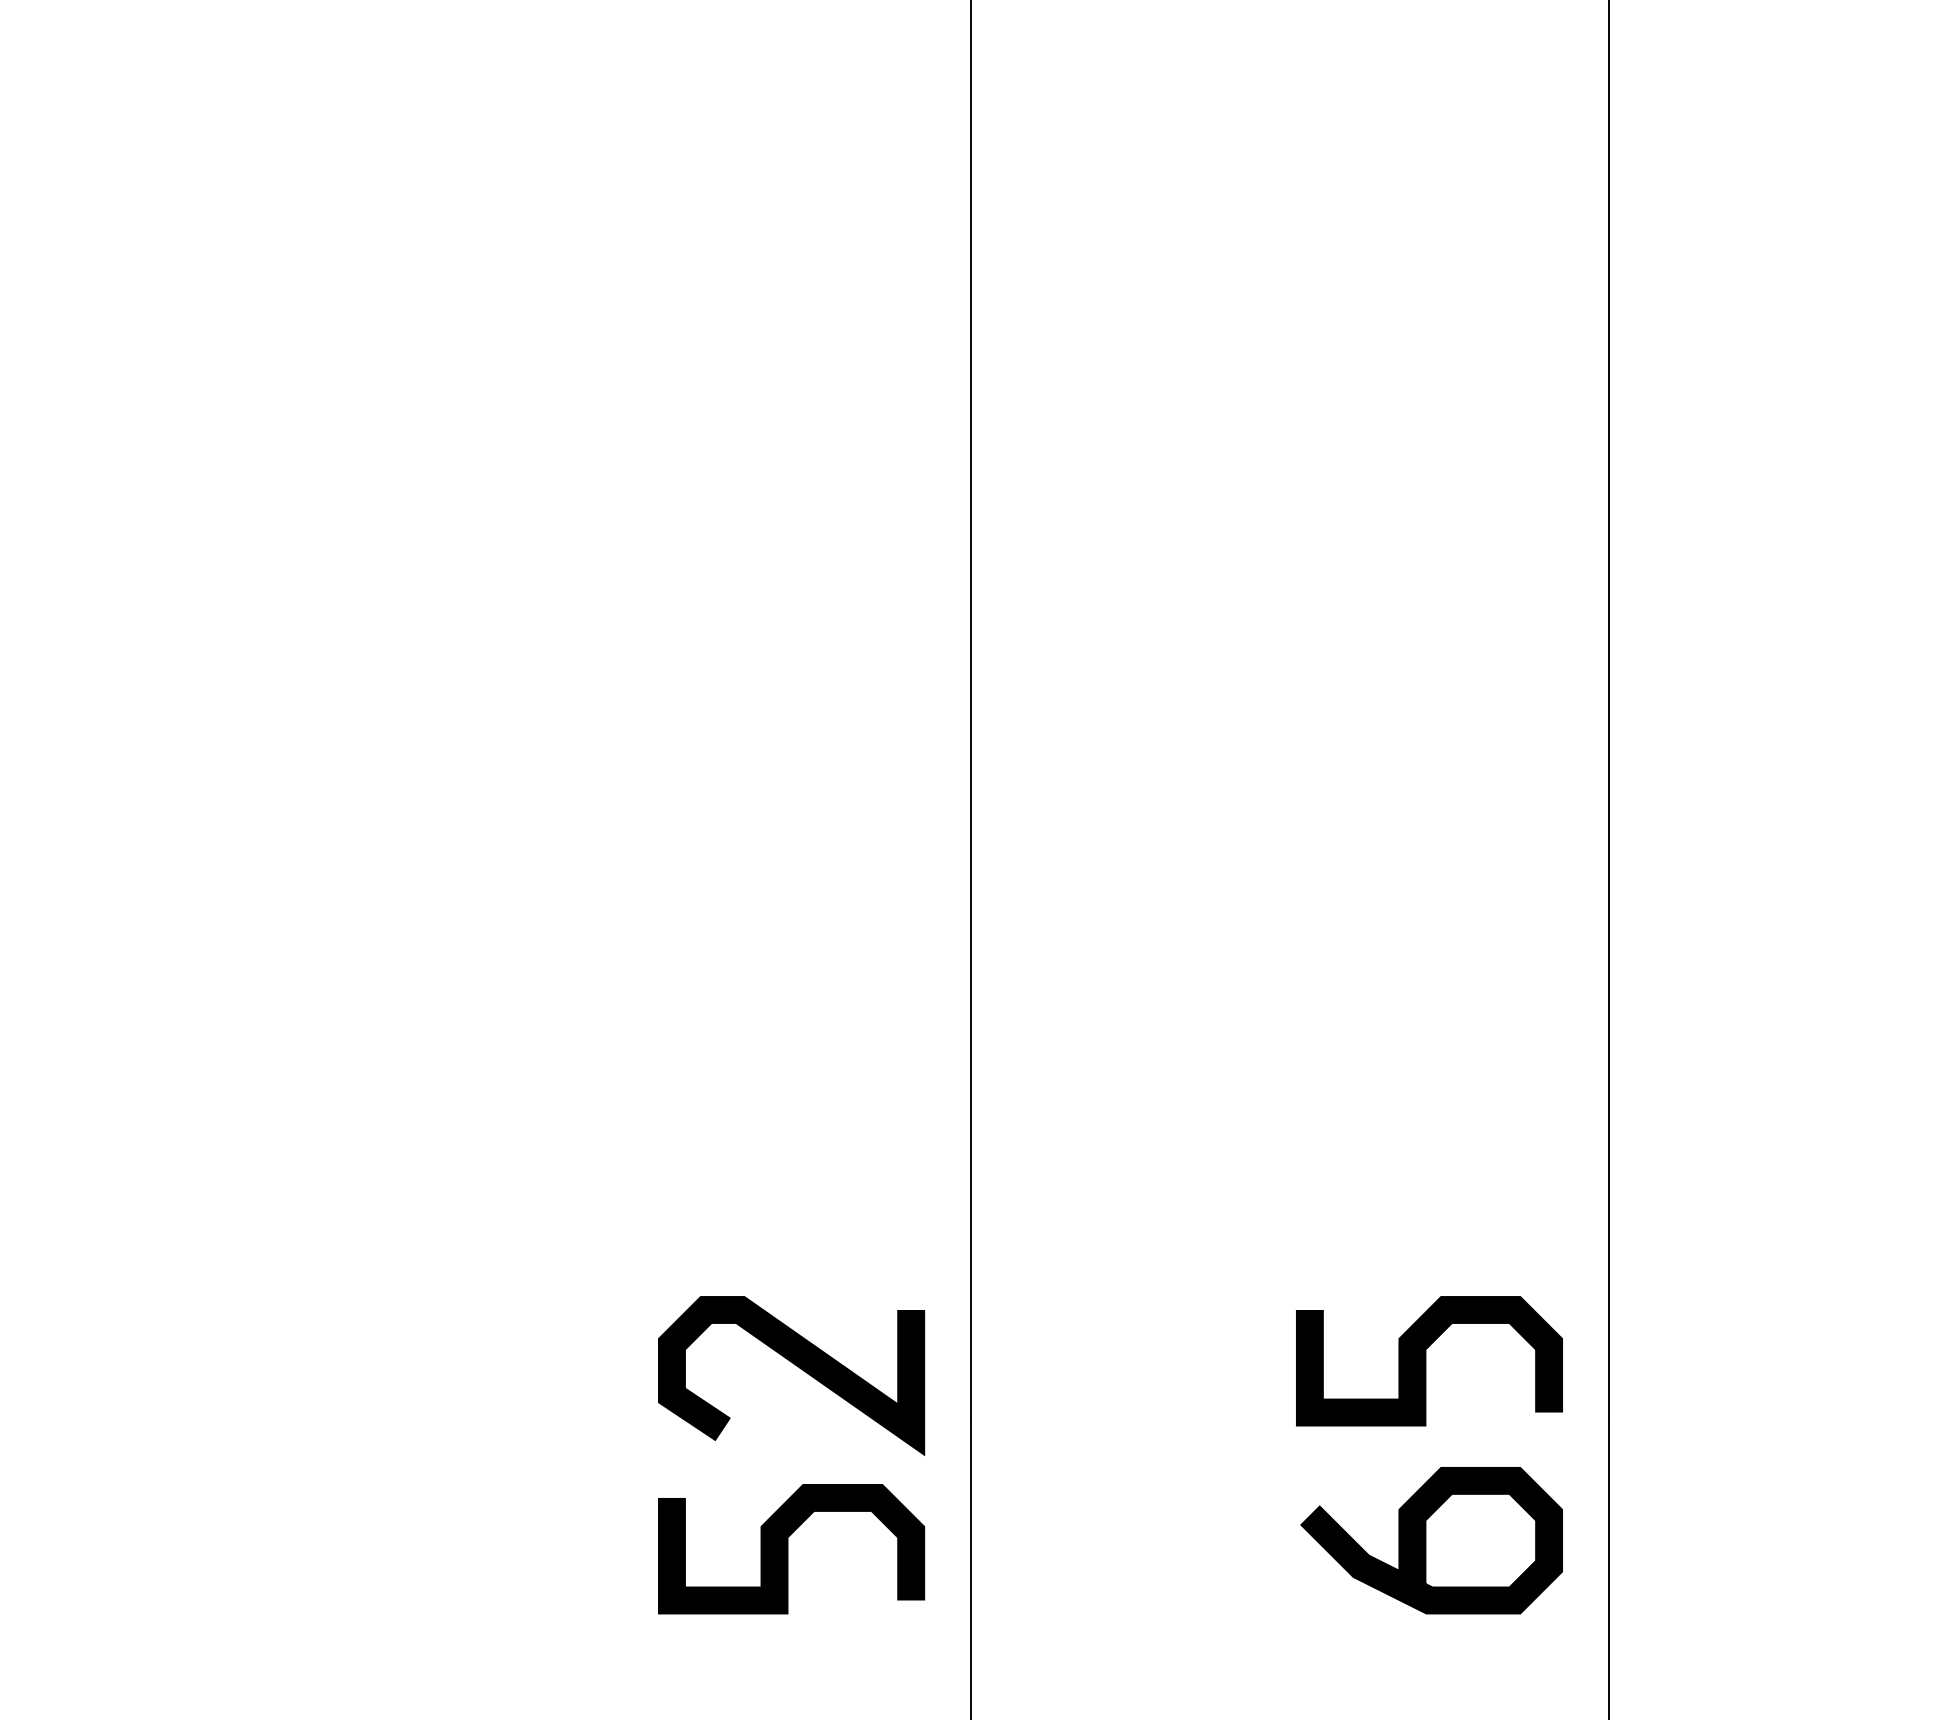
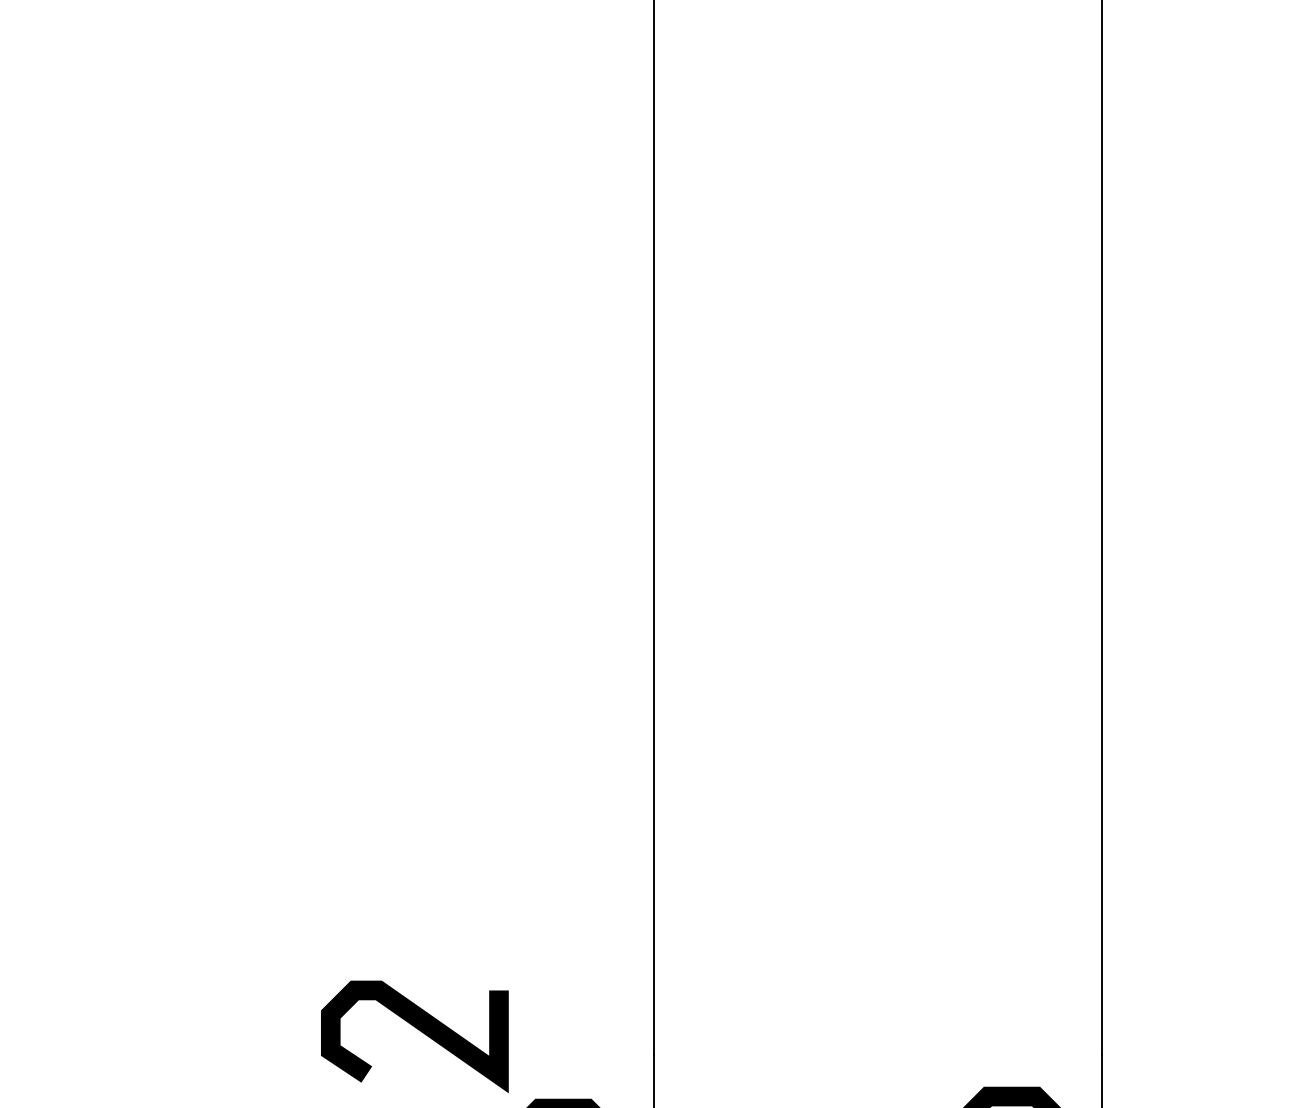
curve: (1426, 1361) -> (973, 1012), removed
curve: (797, 1367) -> (419, 1030), moved

